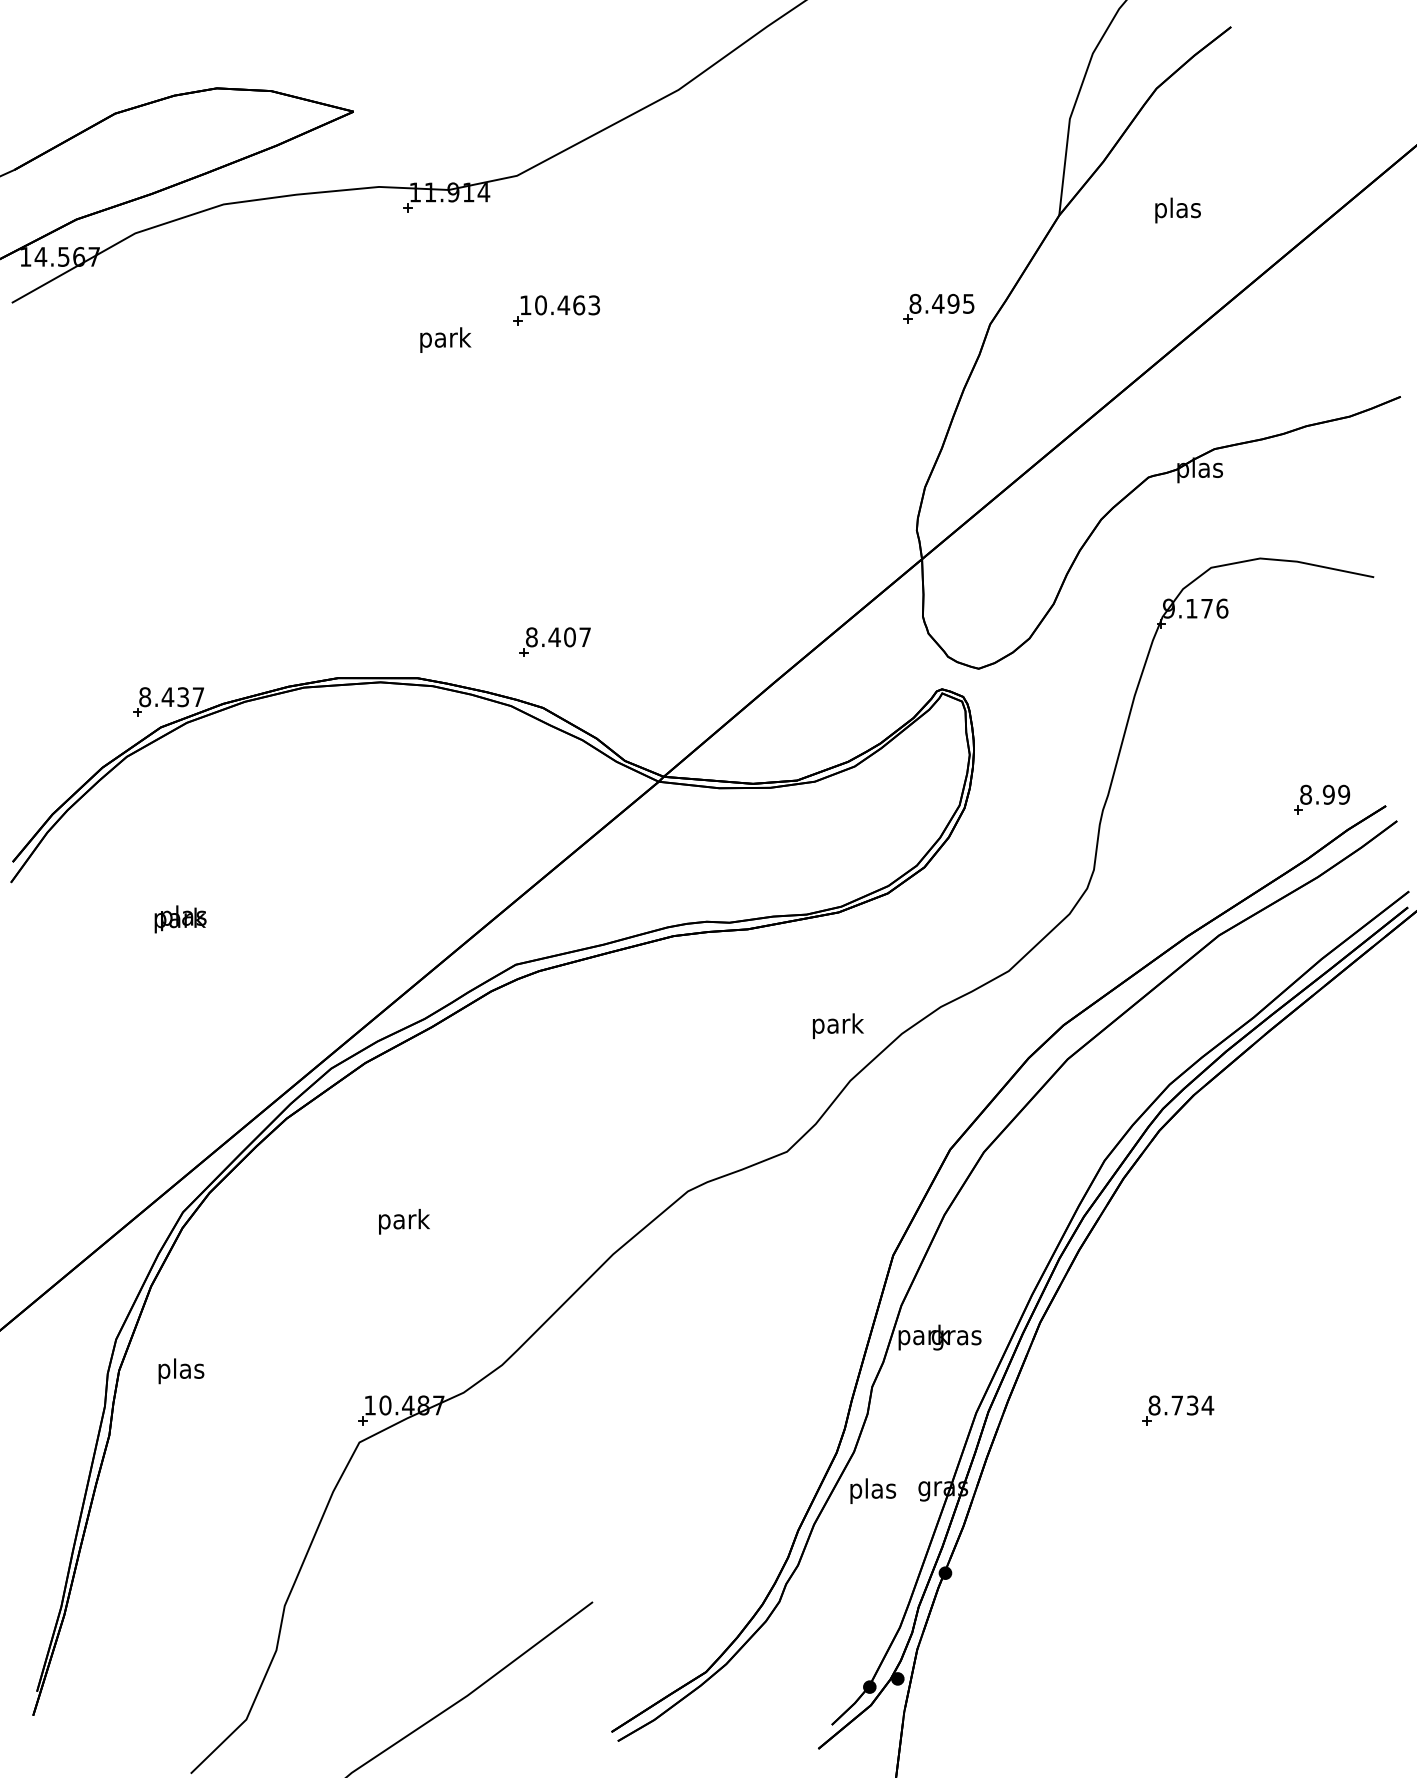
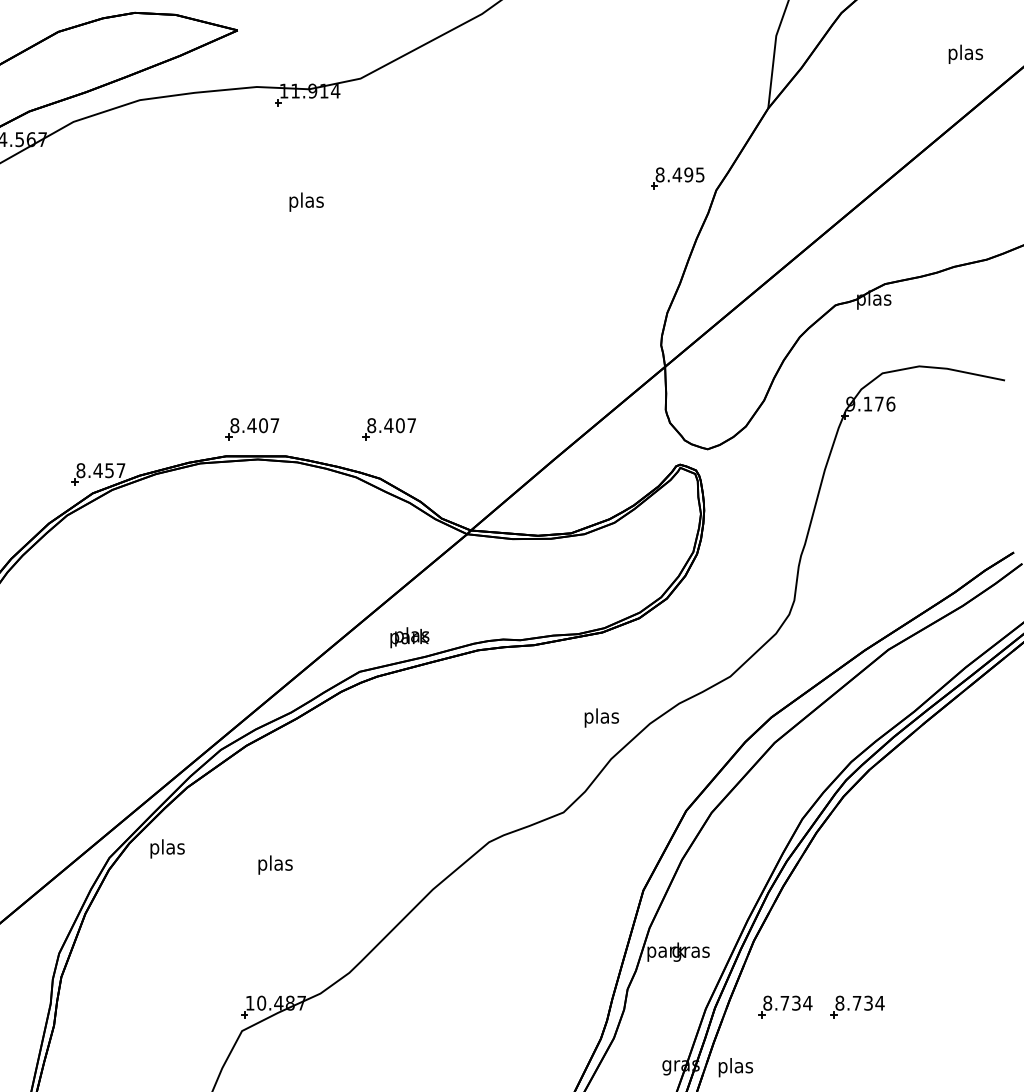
text: (1177, 210) -> (965, 54), moved
part: (556, 310) -> (390, 179), removed
text: (445, 339) -> (306, 201), park -> plas
part: (372, 641) -> (251, 428), added
text: (183, 696) -> (109, 470), 8.437 -> 8.457
part: (1322, 799) -> (966, 547), removed
text: (180, 919) -> (409, 637), moved
text: (837, 1026) -> (601, 718), park -> plas
text: (404, 1221) -> (275, 864), park -> plas
text: (181, 1371) -> (167, 849), moved
part: (1082, 1410) -> (785, 1006), added
text: (873, 1490) -> (736, 1067), moved

